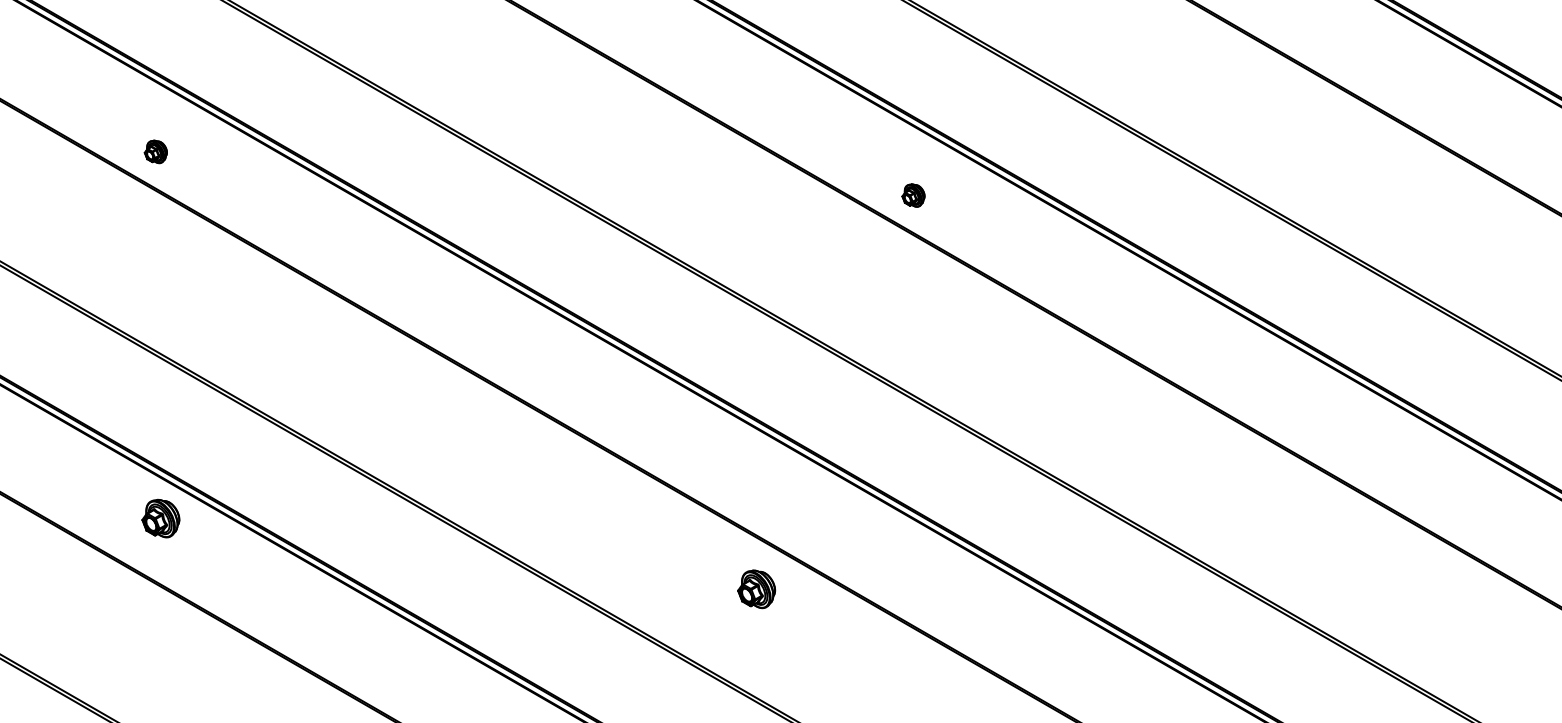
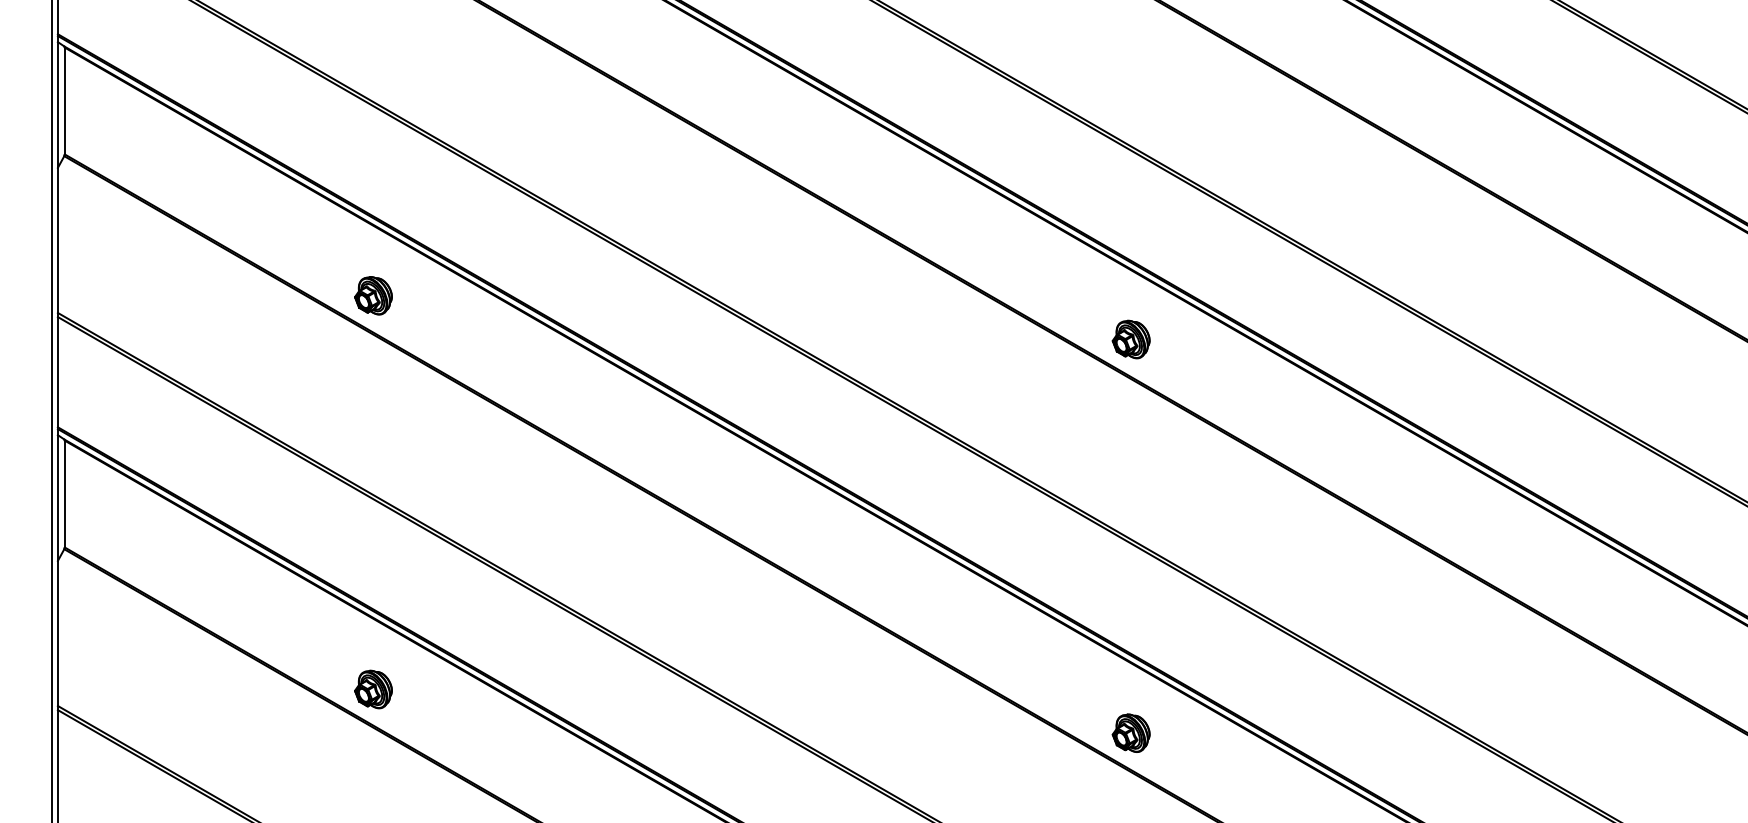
part: (155, 151) -> (373, 295), size x1.67
part: (912, 195) -> (1130, 339), size x1.67
part: (160, 518) -> (373, 689), moved
part: (755, 588) -> (1130, 732), moved

